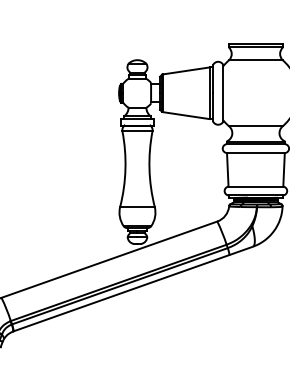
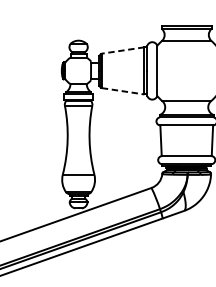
line: (186, 70) -> (123, 50), solid -> dashed
line: (186, 115) -> (123, 91), solid -> dashed

